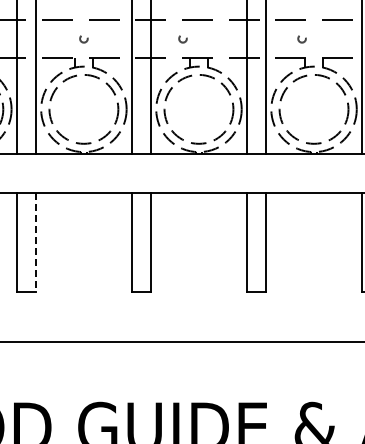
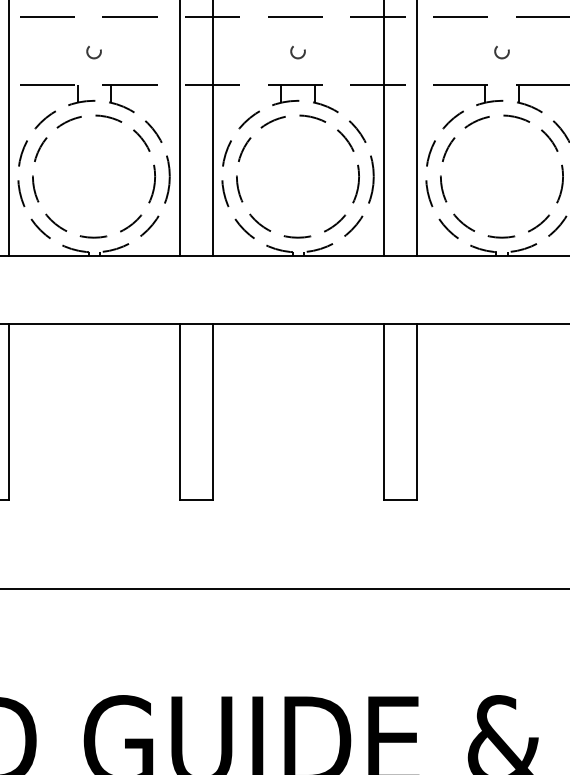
circle: (182, 39) -> (297, 52), moved
circle: (301, 39) -> (501, 52), moved
line: (35, 242) -> (8, 412), dashed -> solid

